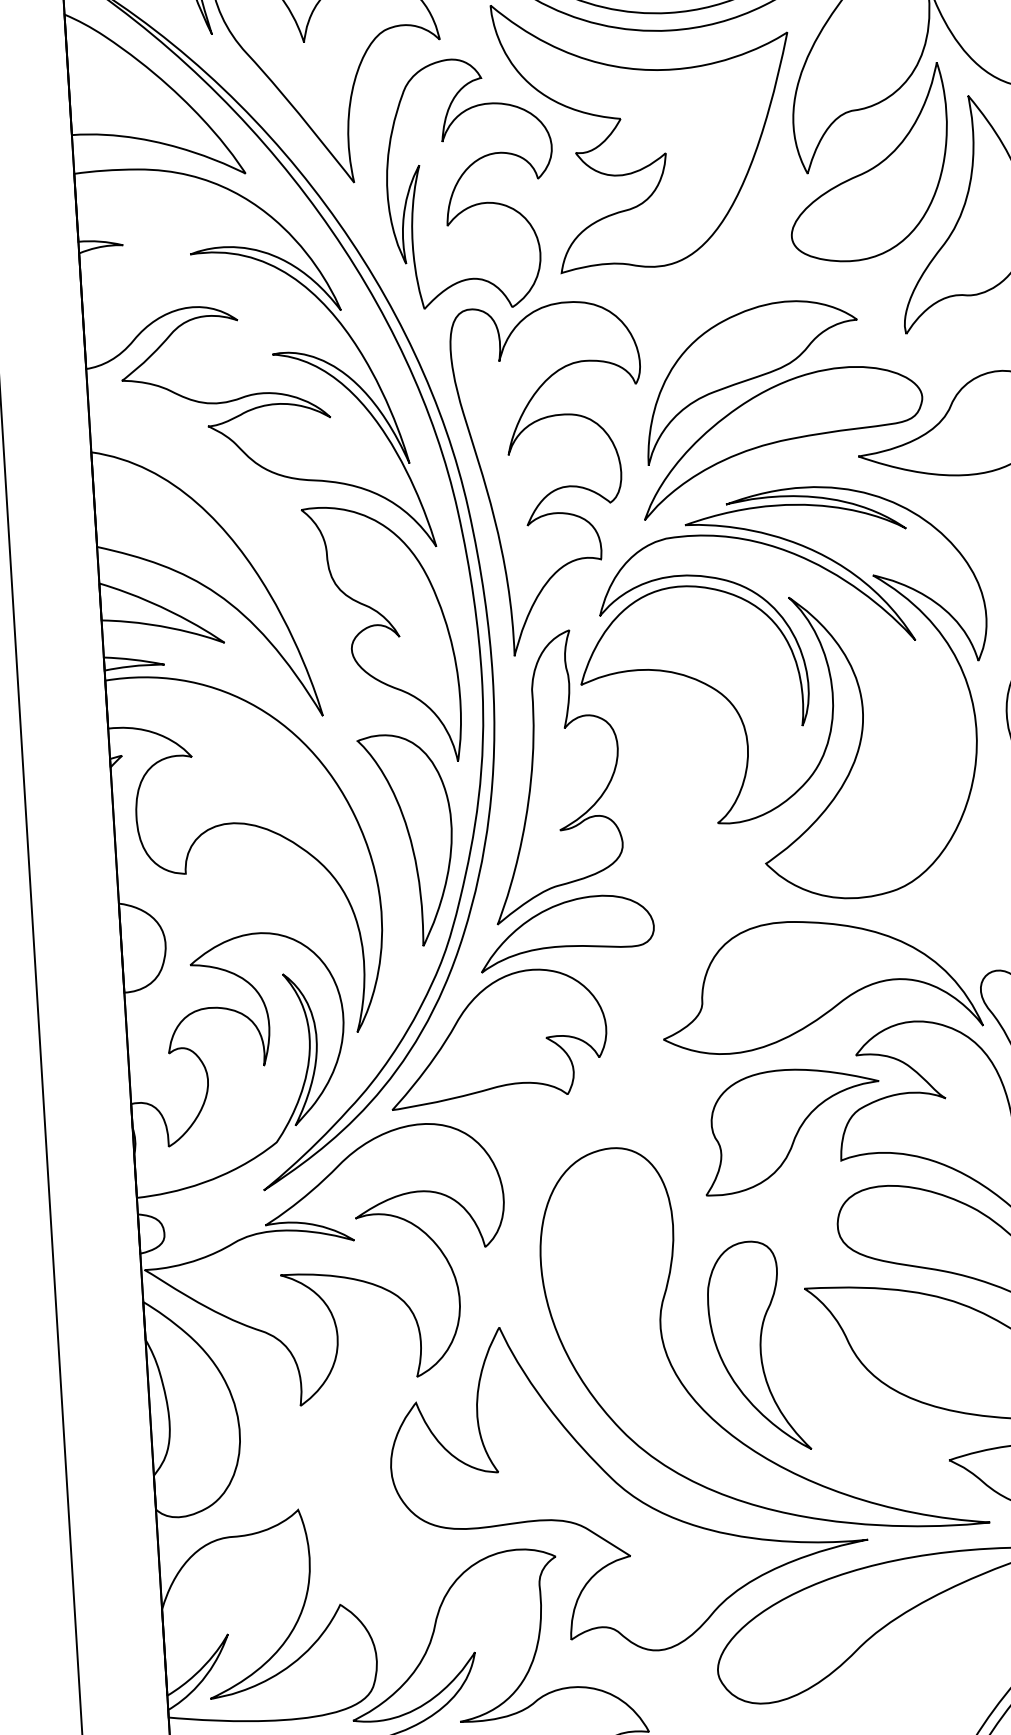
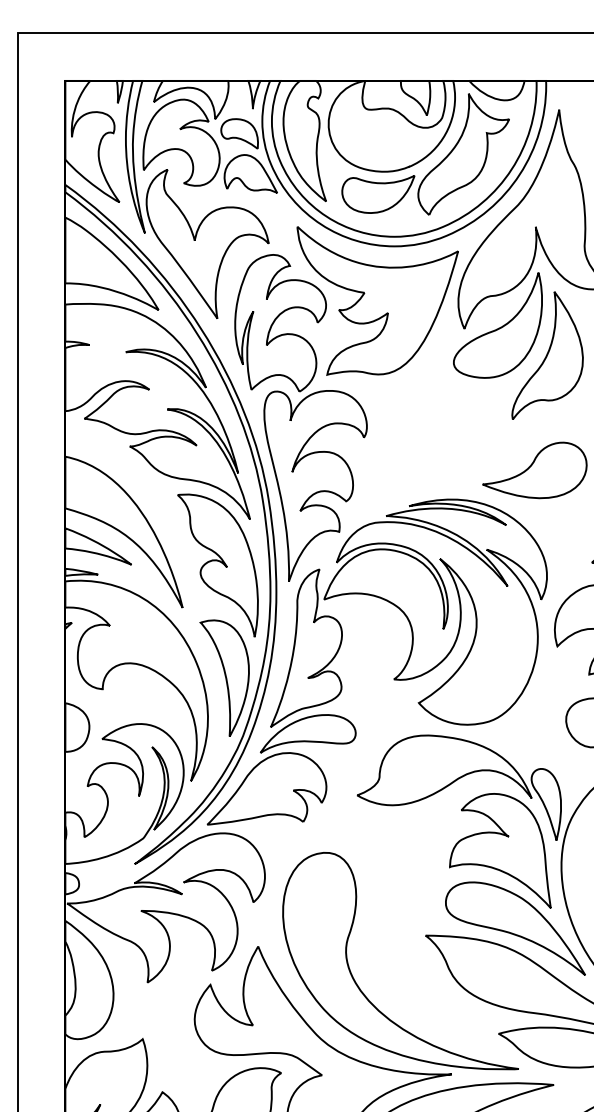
part: (779, 406) -> (441, 454), removed
part: (790, 1129) -> (423, 848), removed
part: (756, 1346) -> (397, 965), removed

